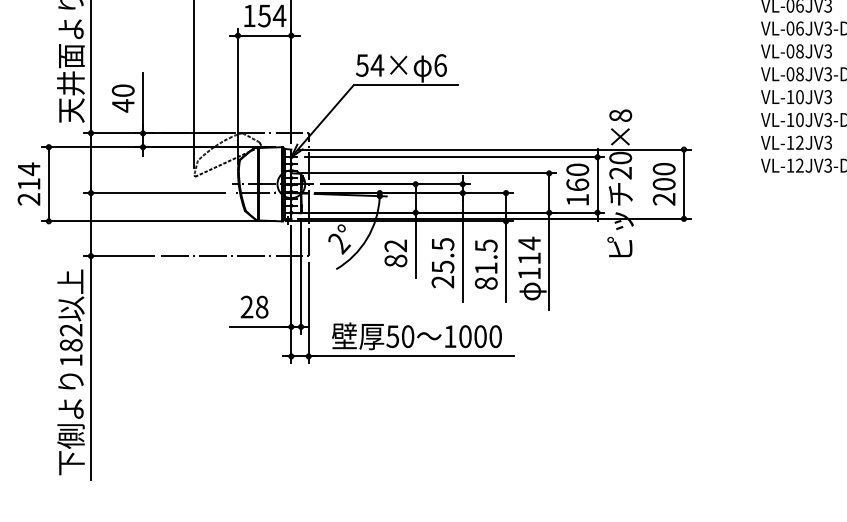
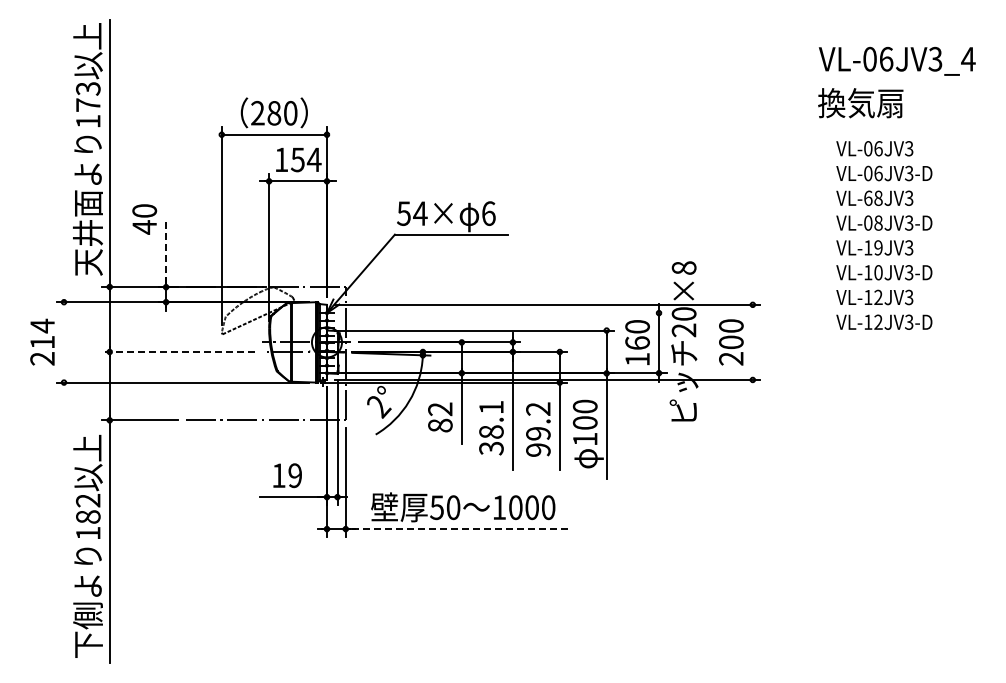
text: (790, 50) -> (868, 197), VL-08JV3 -> VL-68JV3
text: (799, 96) -> (878, 247), VL-10JV3 -> VL-19JV3
text: (123, 98) -> (144, 219), moved
line: (143, 104) -> (166, 255), solid -> dashed
line: (455, 157) -> (504, 313), removed
line: (683, 183) -> (752, 341), removed
line: (49, 184) -> (64, 342), removed
line: (154, 192) -> (178, 351), solid -> dashed
text: (528, 250) -> (584, 414), 114 -> 100
text: (443, 262) -> (491, 427), 25.5 -> 38.1
text: (486, 264) -> (538, 429), 81.5 -> 99.2
text: (254, 306) -> (287, 475), 28 -> 19
line: (410, 356) -> (456, 529), solid -> dashed

